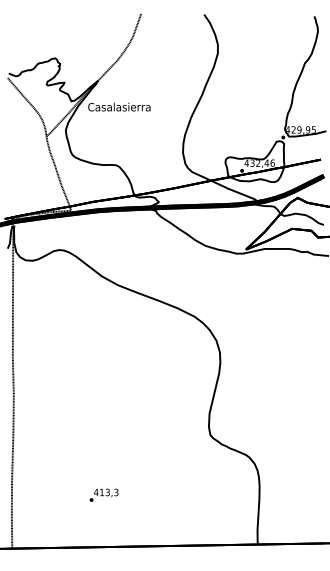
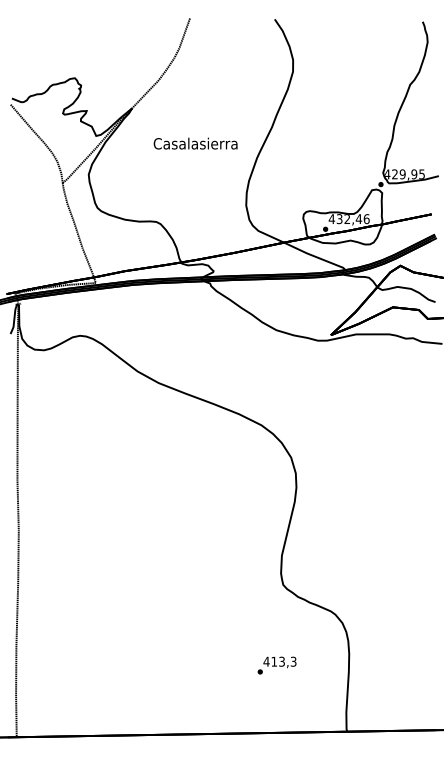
text: (119, 106) -> (195, 143), moved
text: (103, 495) -> (276, 665), moved

